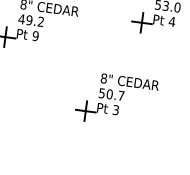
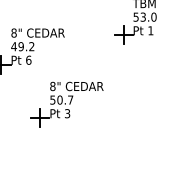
text: (171, 21) -> (150, 30), 4 -> 1
text: (35, 35) -> (28, 59), 9 -> 6
part: (116, 100) -> (66, 104), moved

